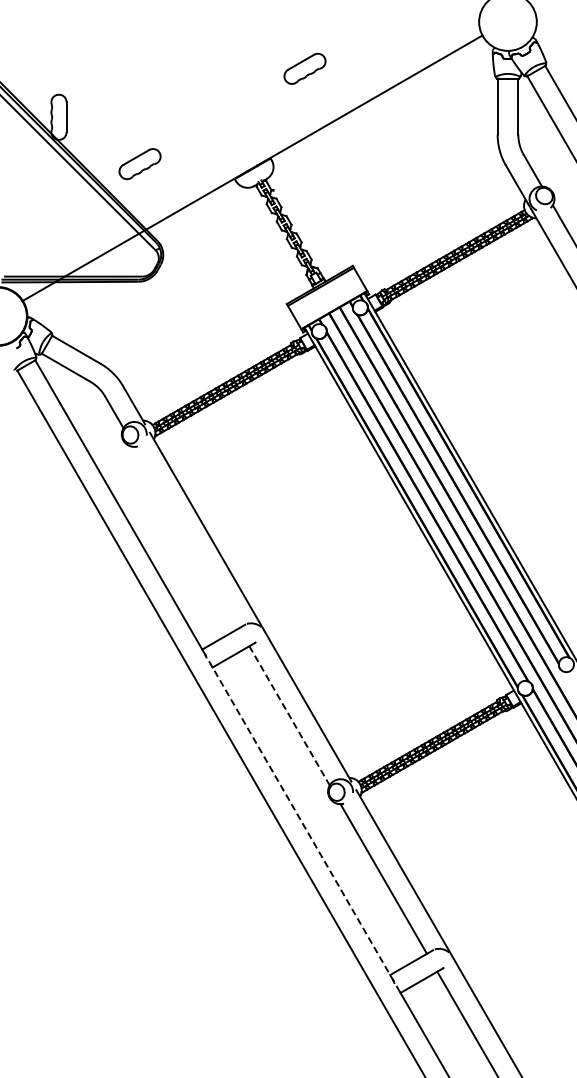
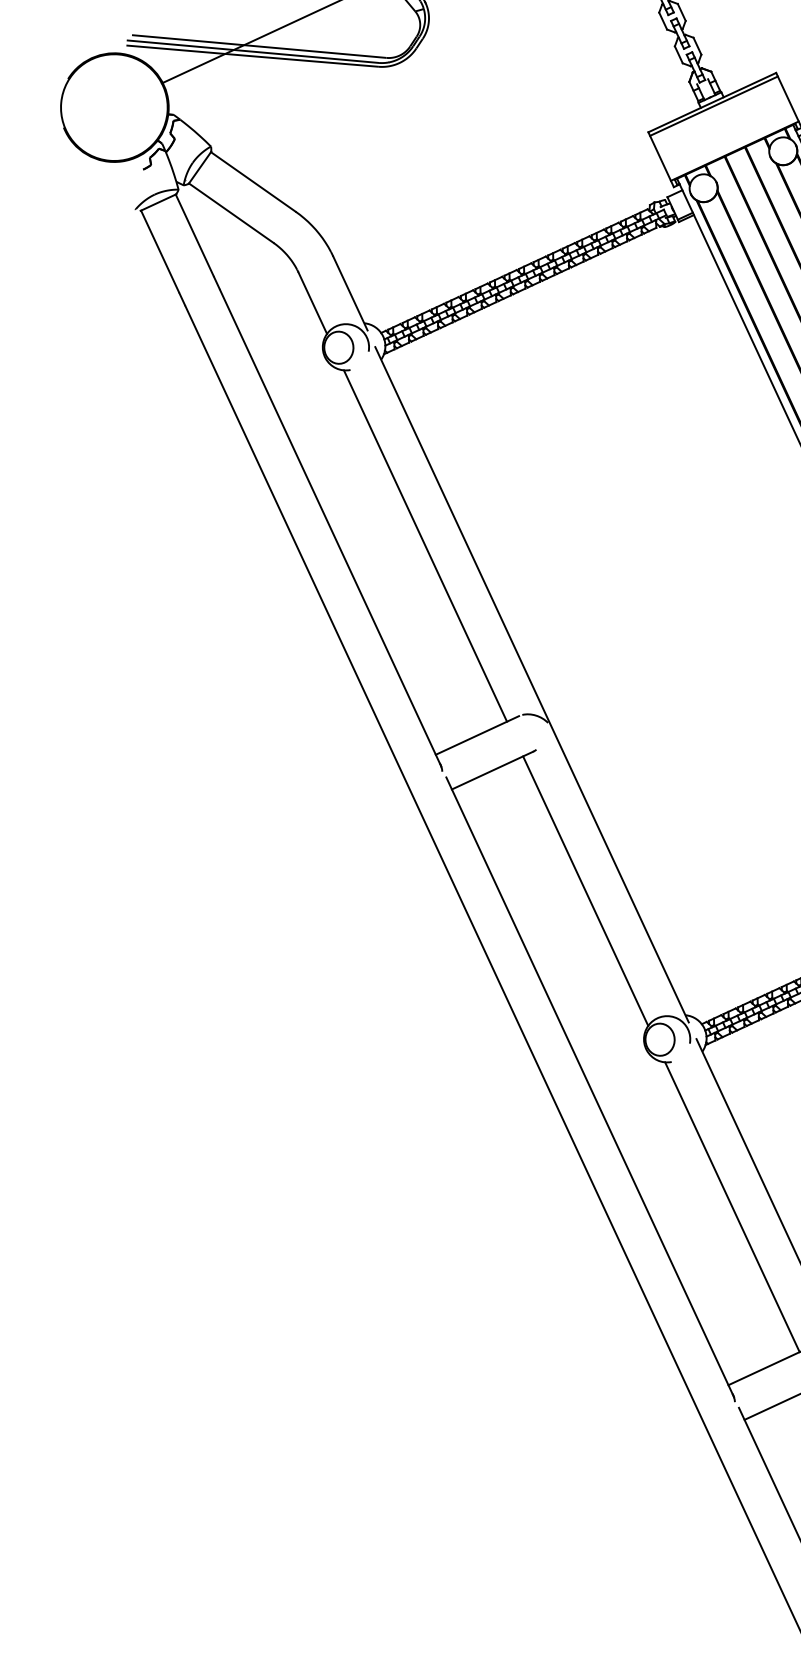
line: (186, 537) -> (425, 545), added
line: (289, 716) -> (585, 892), dashed -> solid
line: (301, 821) -> (590, 1087), dashed -> solid

